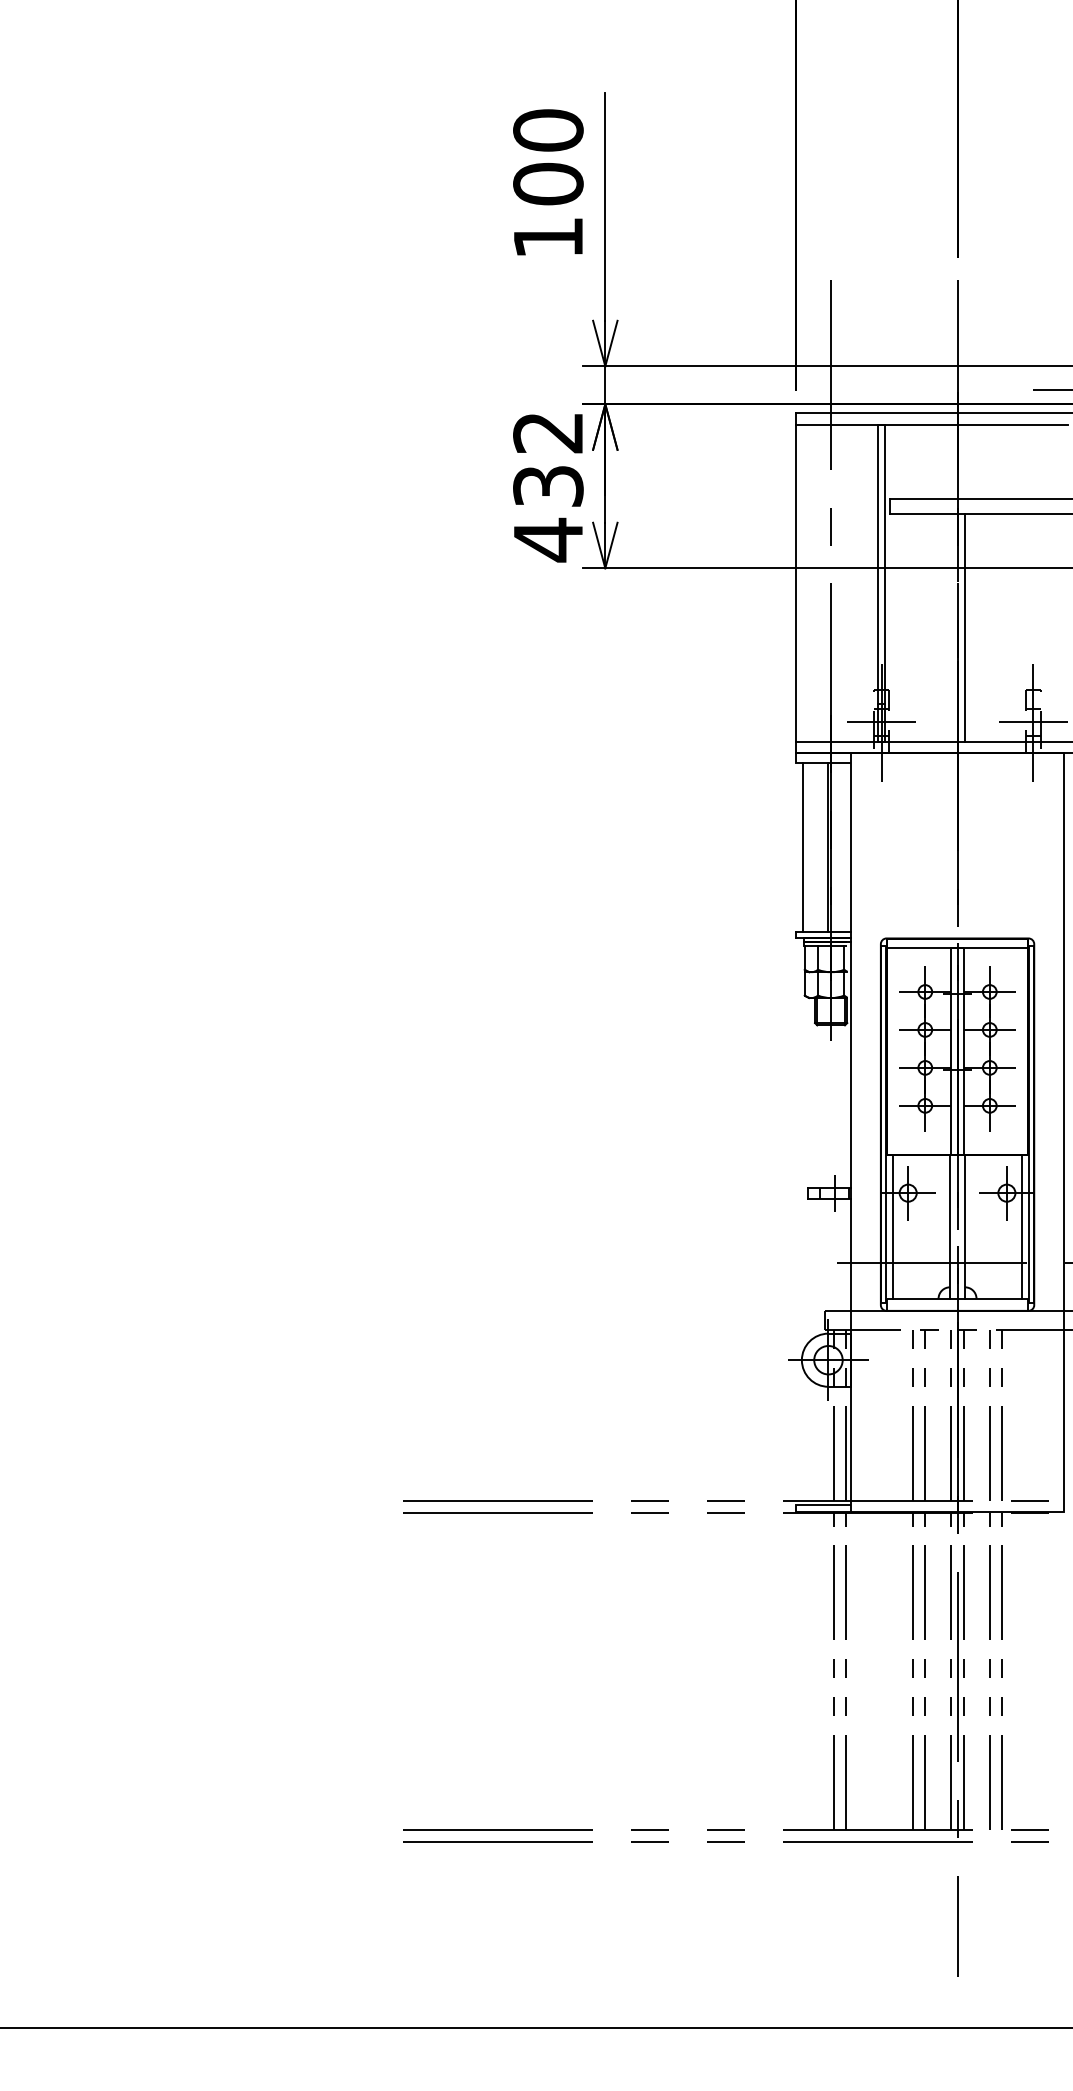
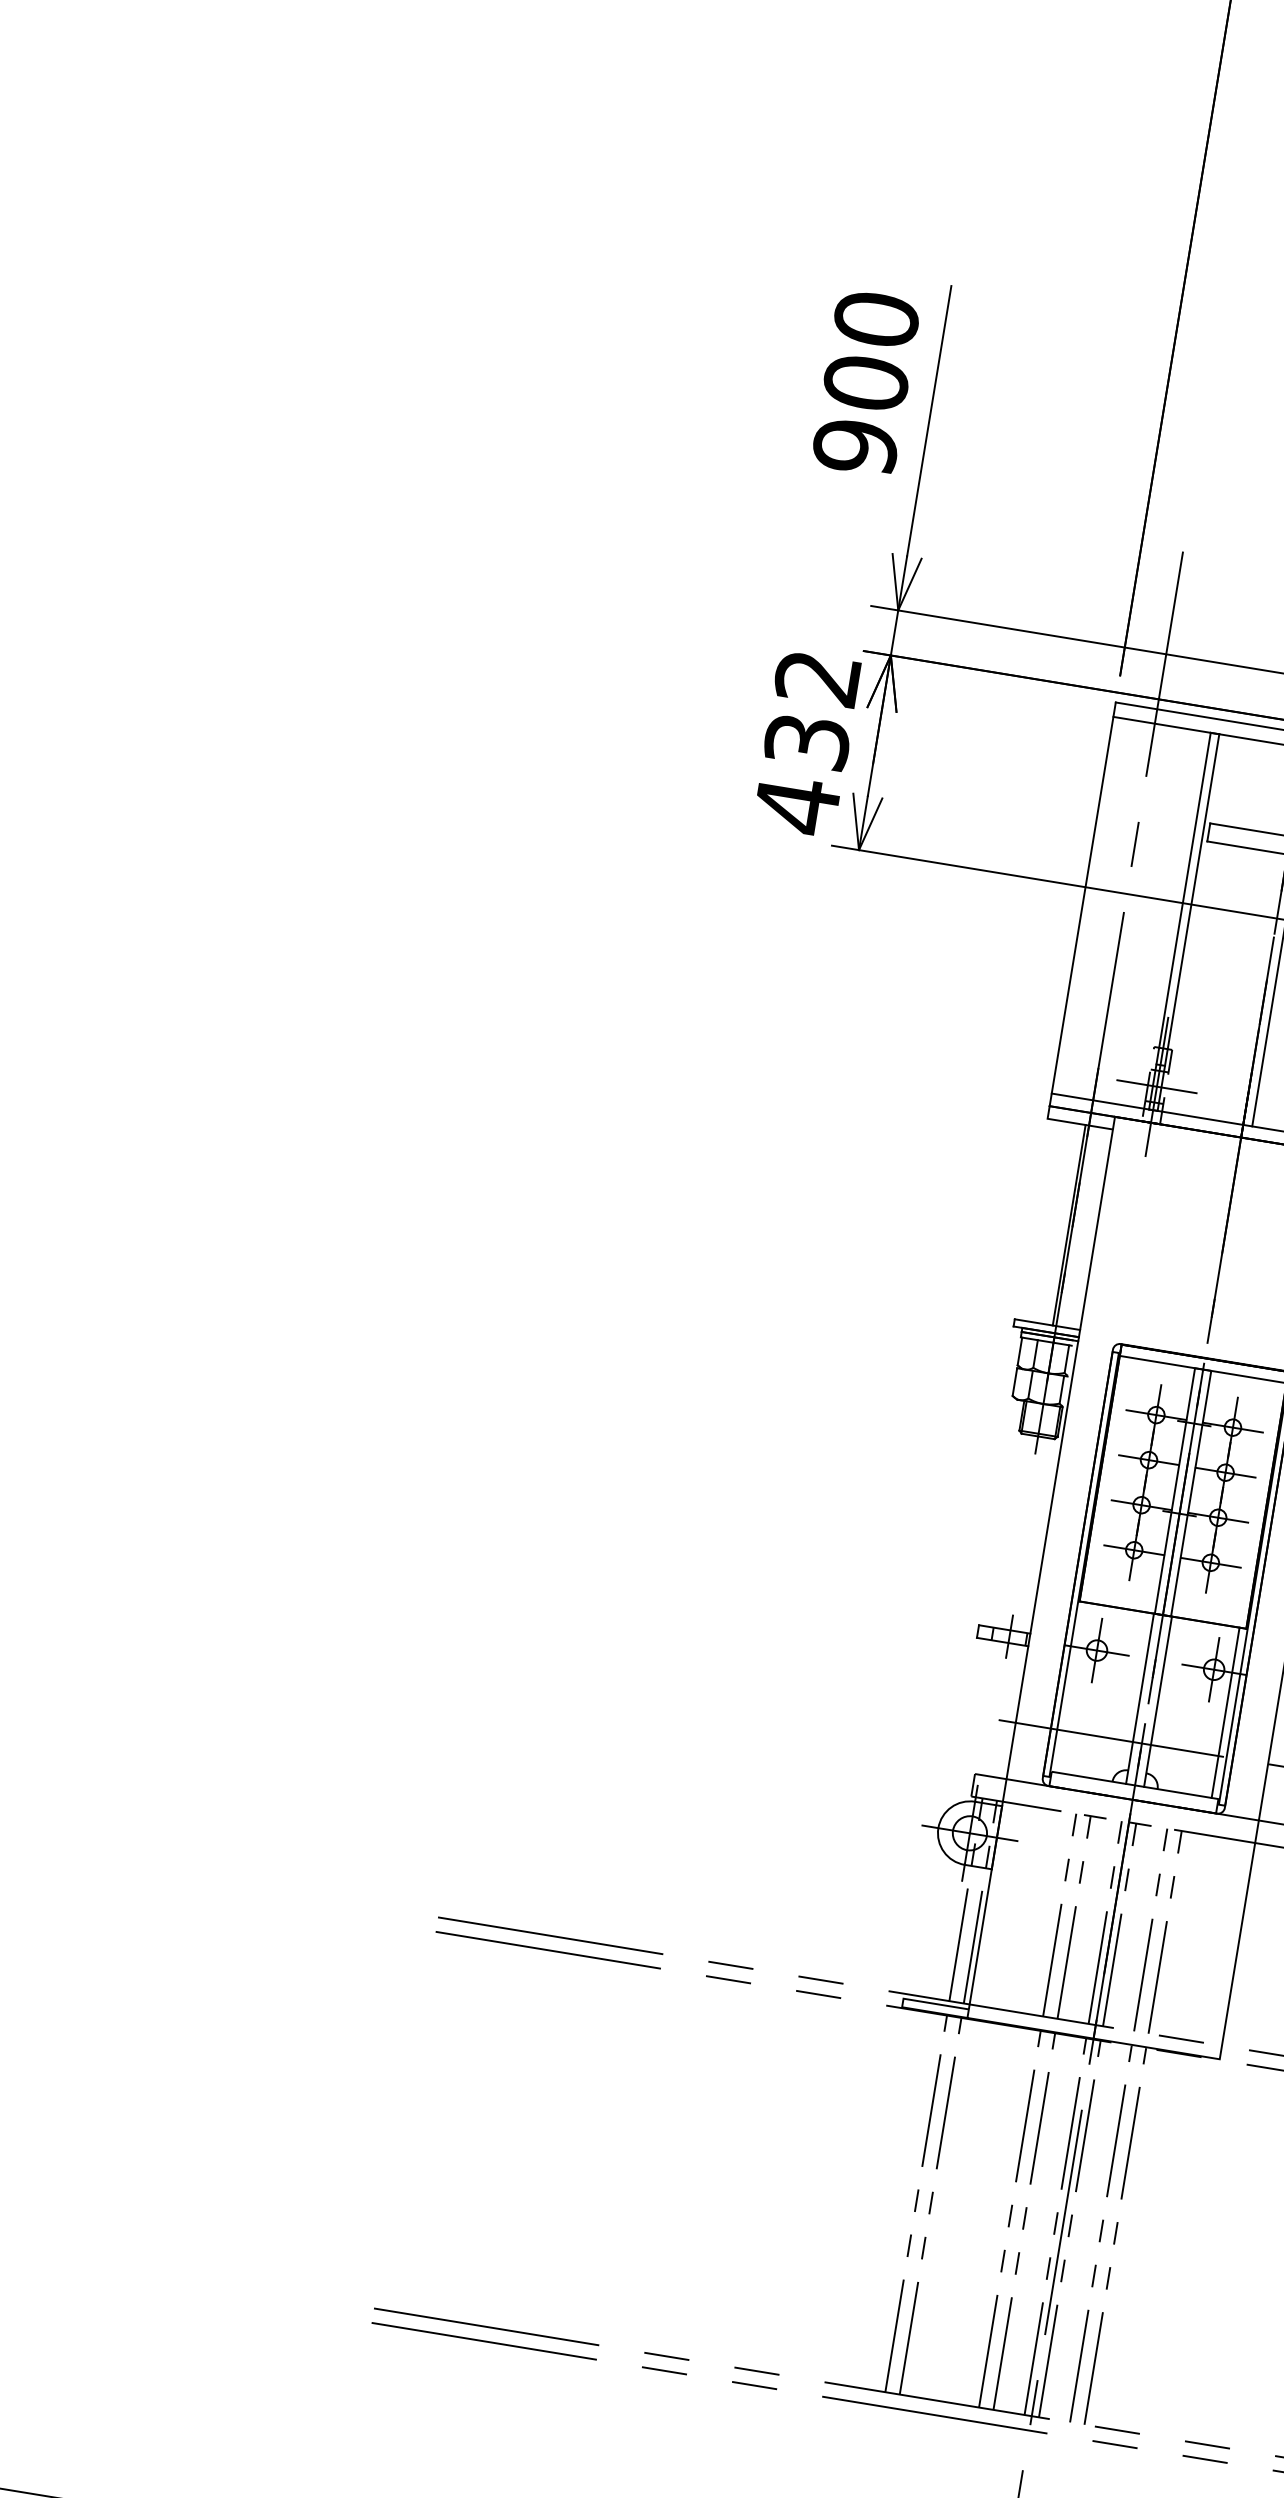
text: (548, 237) -> (855, 446), 100 -> 900
line: (802, 847) -> (1038, 1219), removed
line: (893, 1226) -> (1073, 1687), removed

